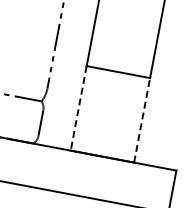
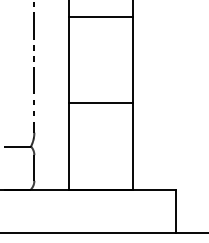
line: (78, 109) -> (68, 147), dashed -> solid
line: (142, 120) -> (133, 146), dashed -> solid

